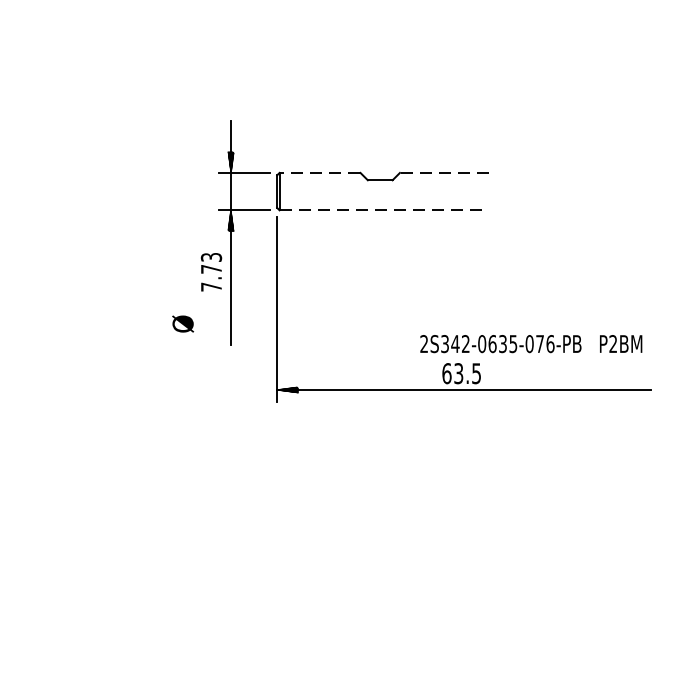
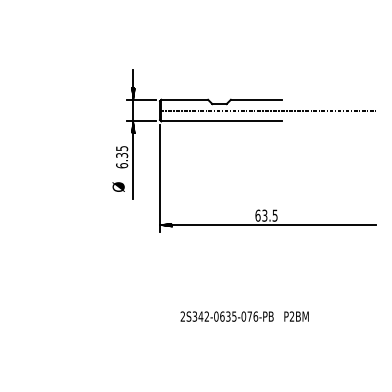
line: (319, 172) -> (184, 99), dashed -> solid
line: (444, 172) -> (256, 99), dashed -> solid
line: (463, 191) -> (267, 110), added
line: (385, 210) -> (222, 121), dashed -> solid
text: (212, 272) -> (122, 157), 7.73 -> 6.35
text: (182, 323) -> (118, 186), moved
text: (530, 343) -> (244, 316), moved

